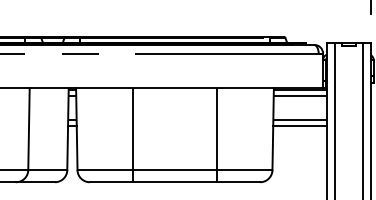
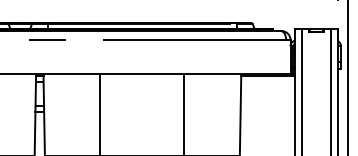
line: (300, 95) -> (267, 81), removed
line: (300, 120) -> (267, 106), removed
line: (300, 125) -> (267, 111), removed

